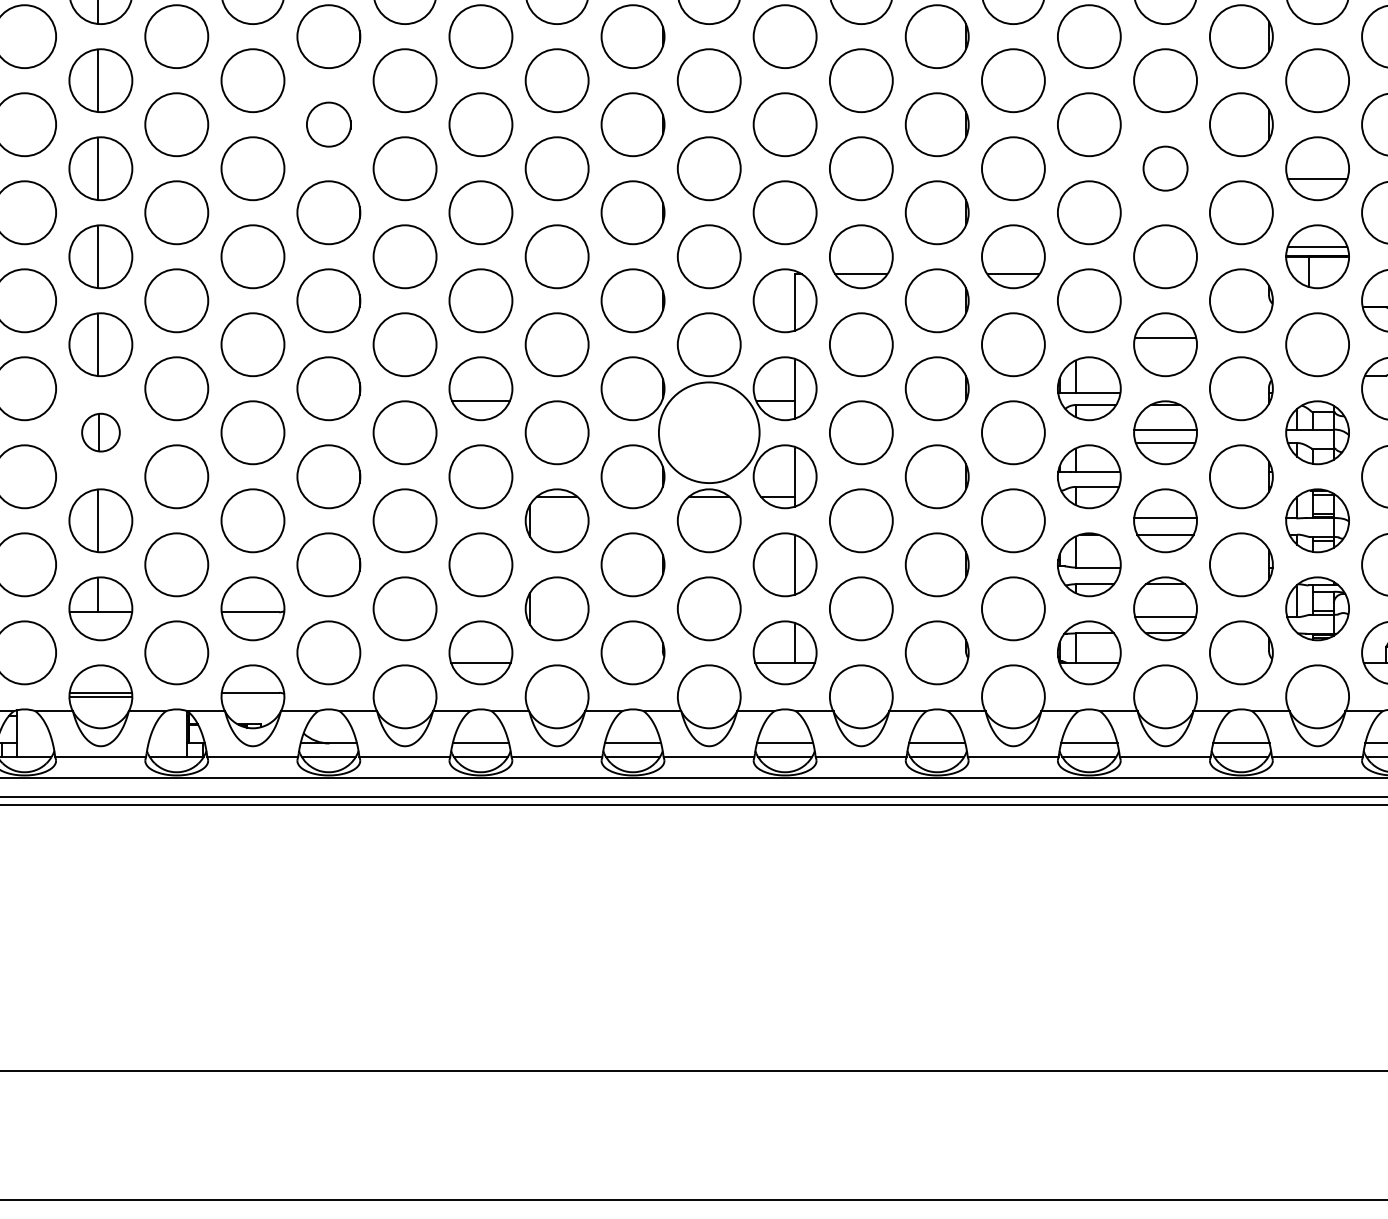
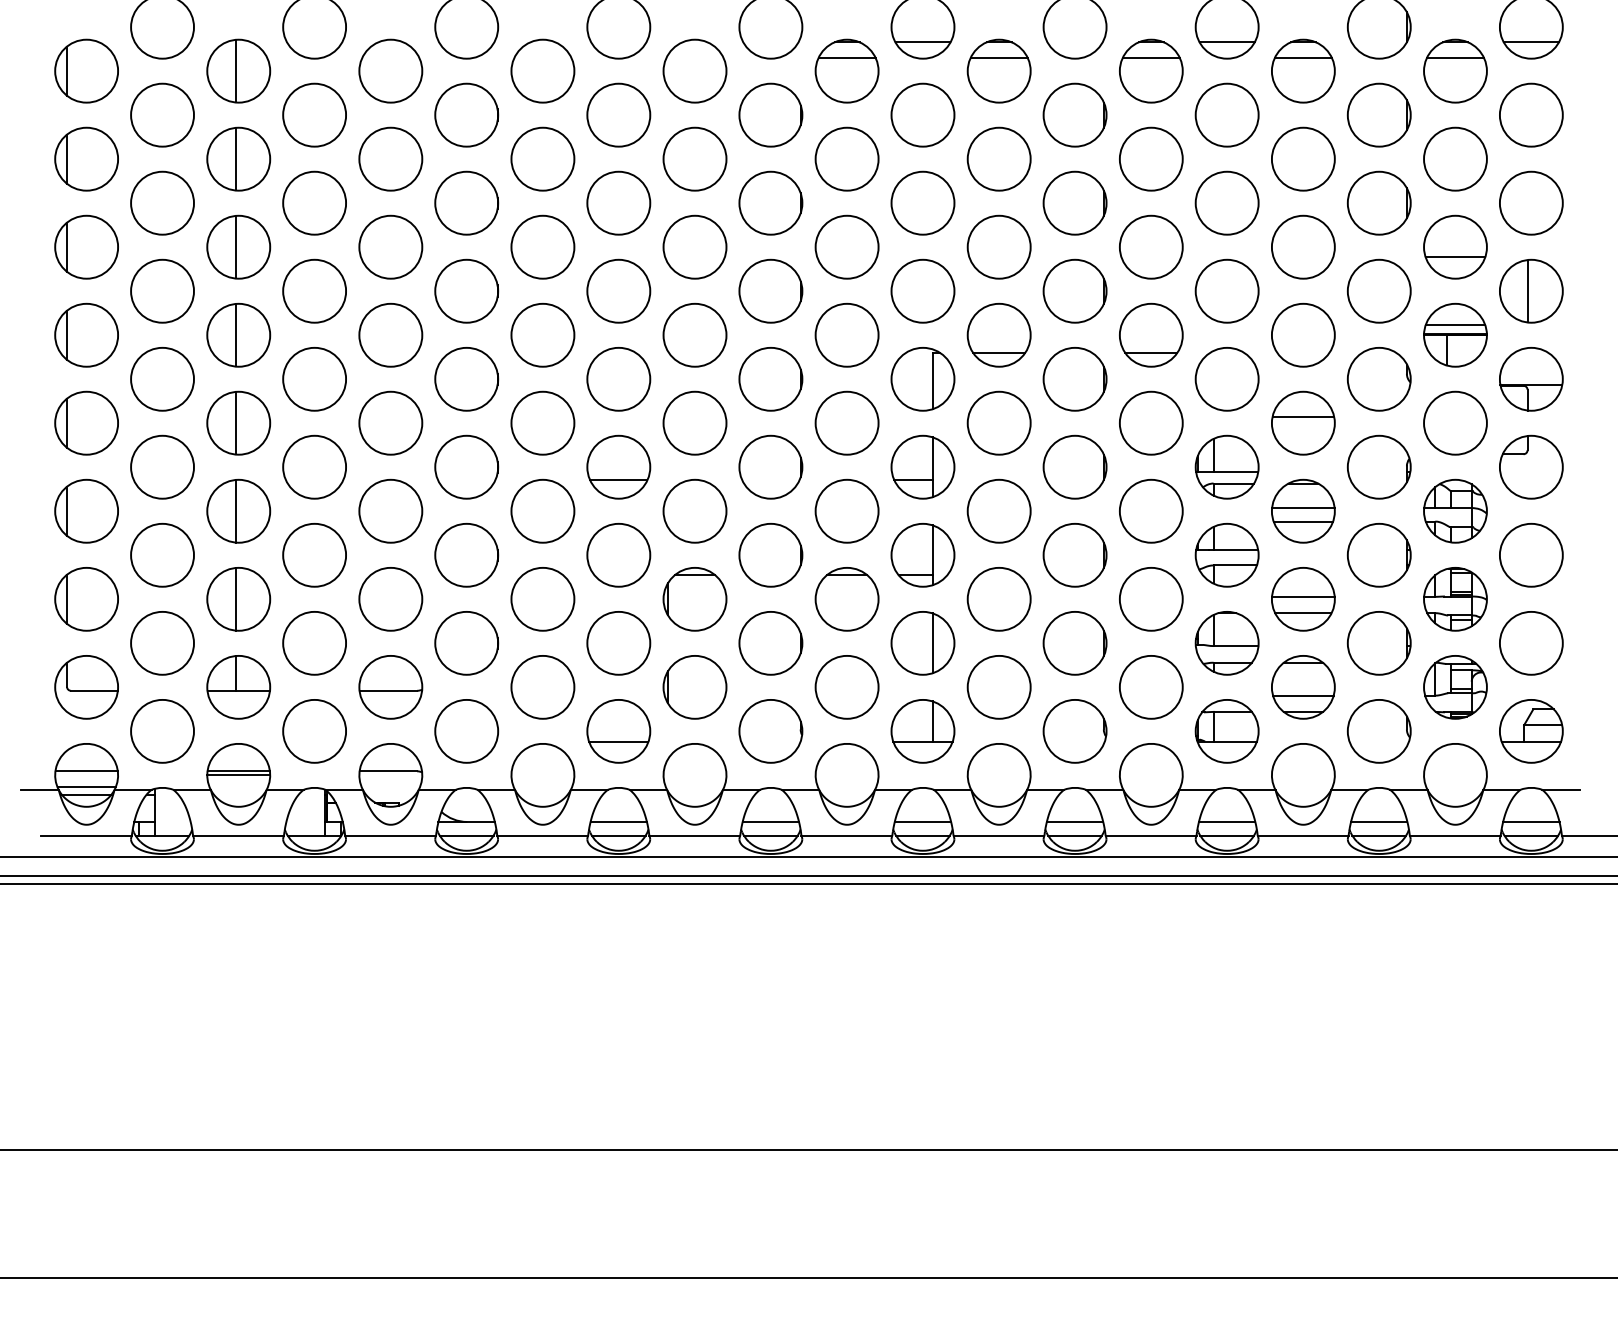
part: (328, 123) -> (466, 202), size x1.43
circle: (1165, 167) -> (1303, 246), size x1.43
part: (100, 431) -> (238, 510), size x1.67
circle: (708, 431) -> (846, 510), size x0.62

